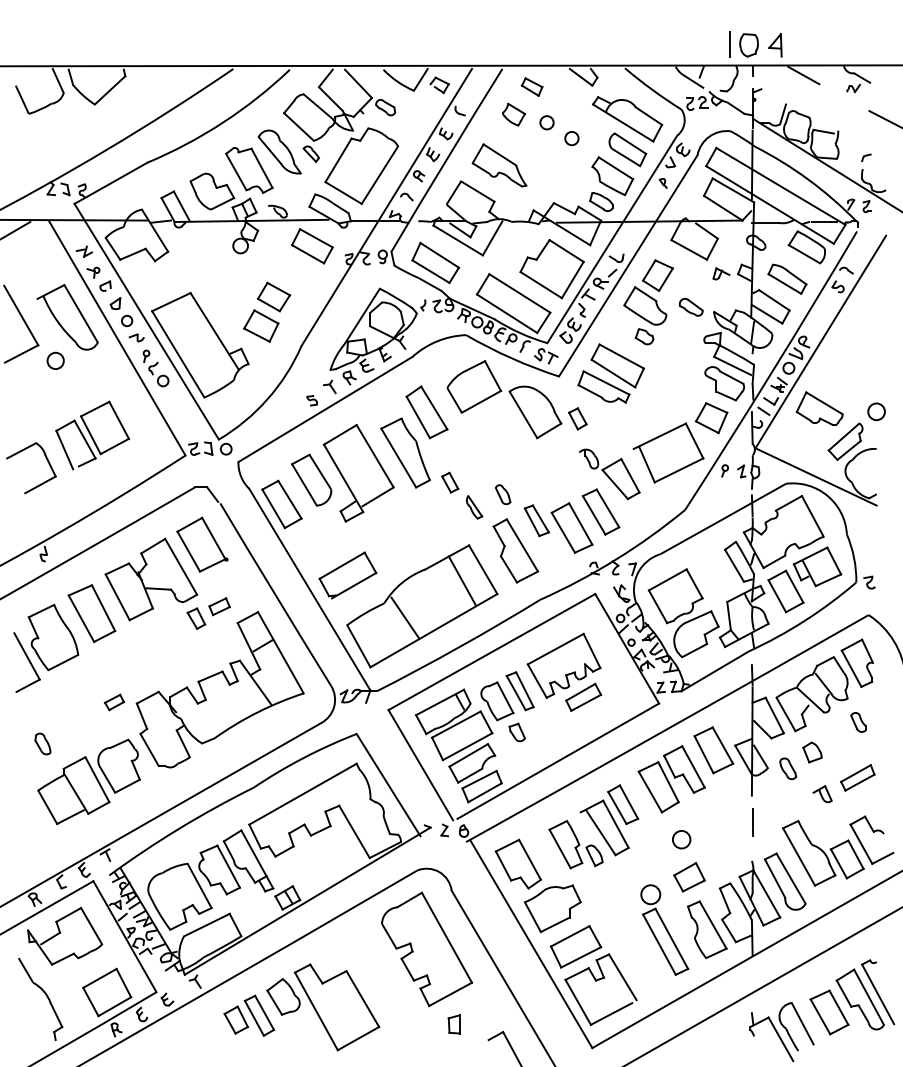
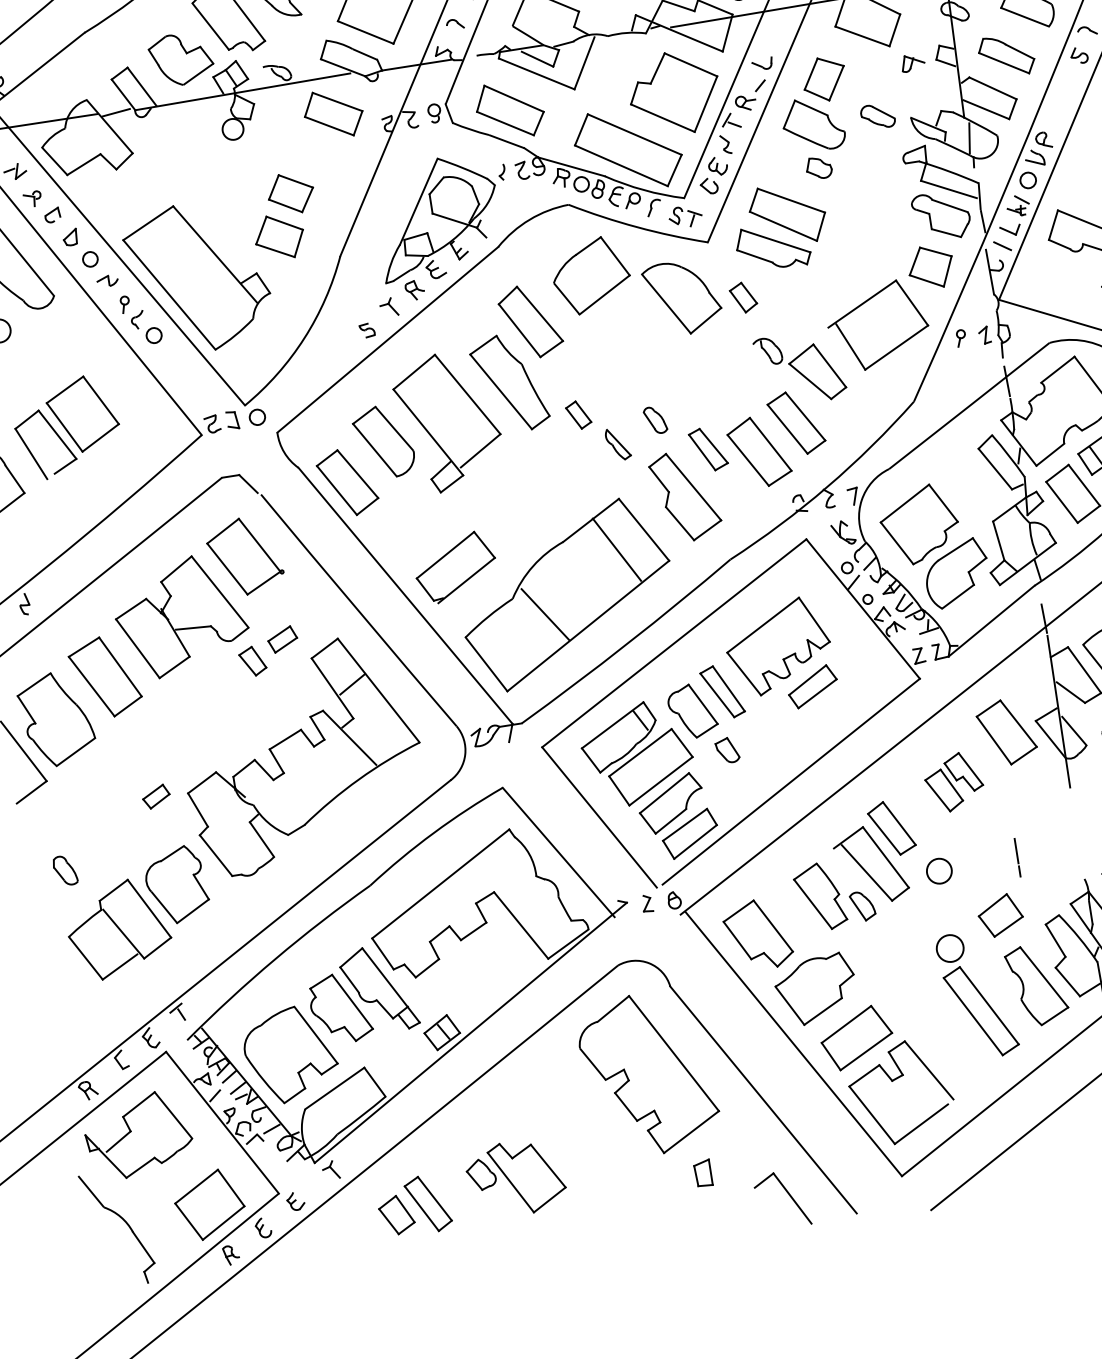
part: (671, 779) -> (953, 782), size x0.6
line: (752, 822) -> (1017, 857), moved
circle: (681, 839) -> (939, 870), moved
part: (323, 1007) -> (516, 1178), size x0.6

